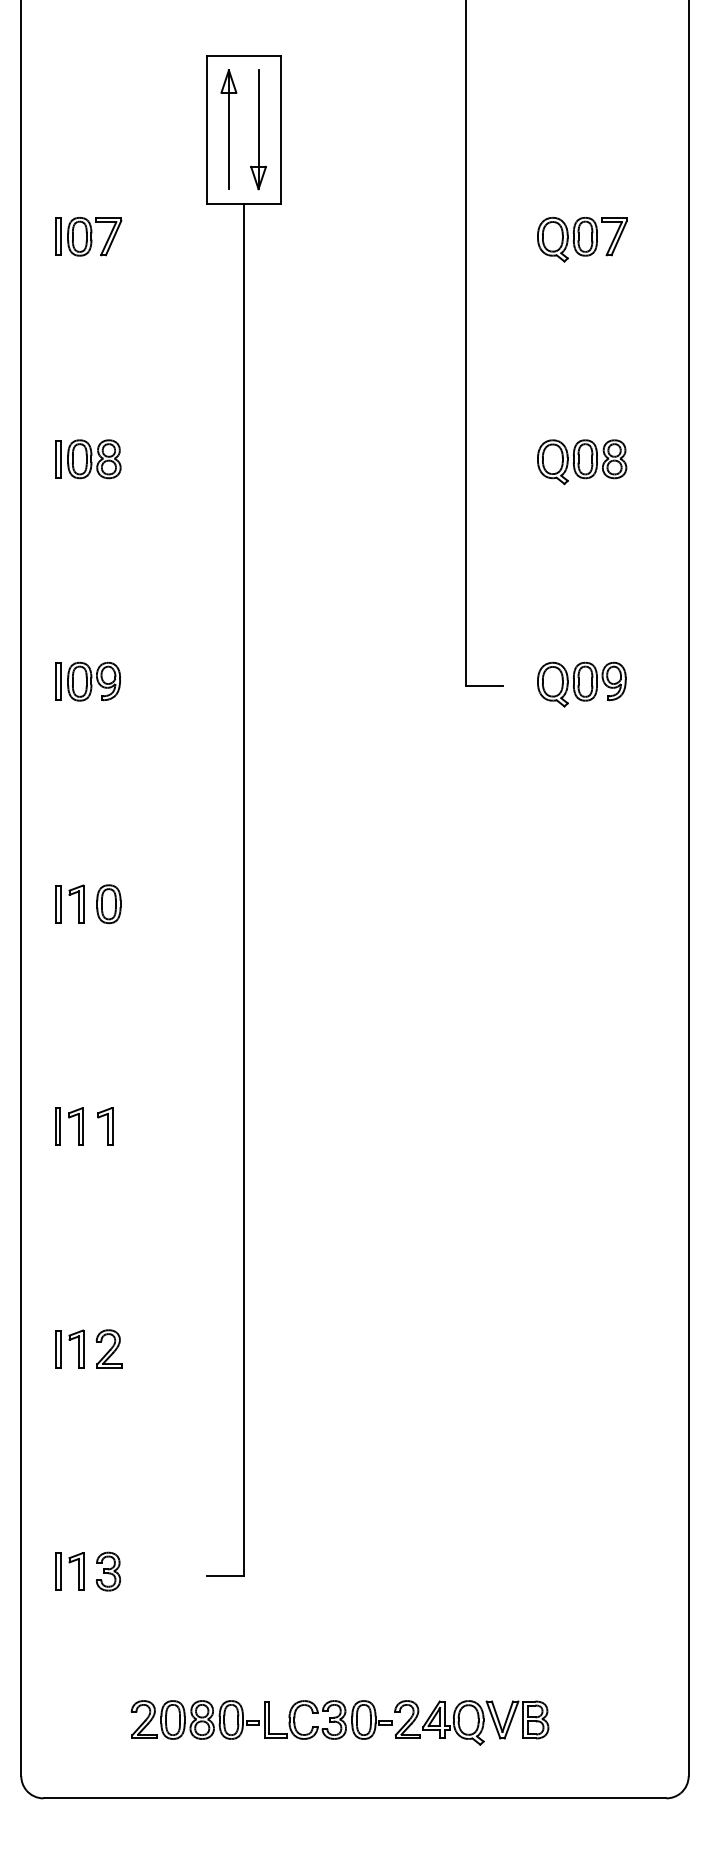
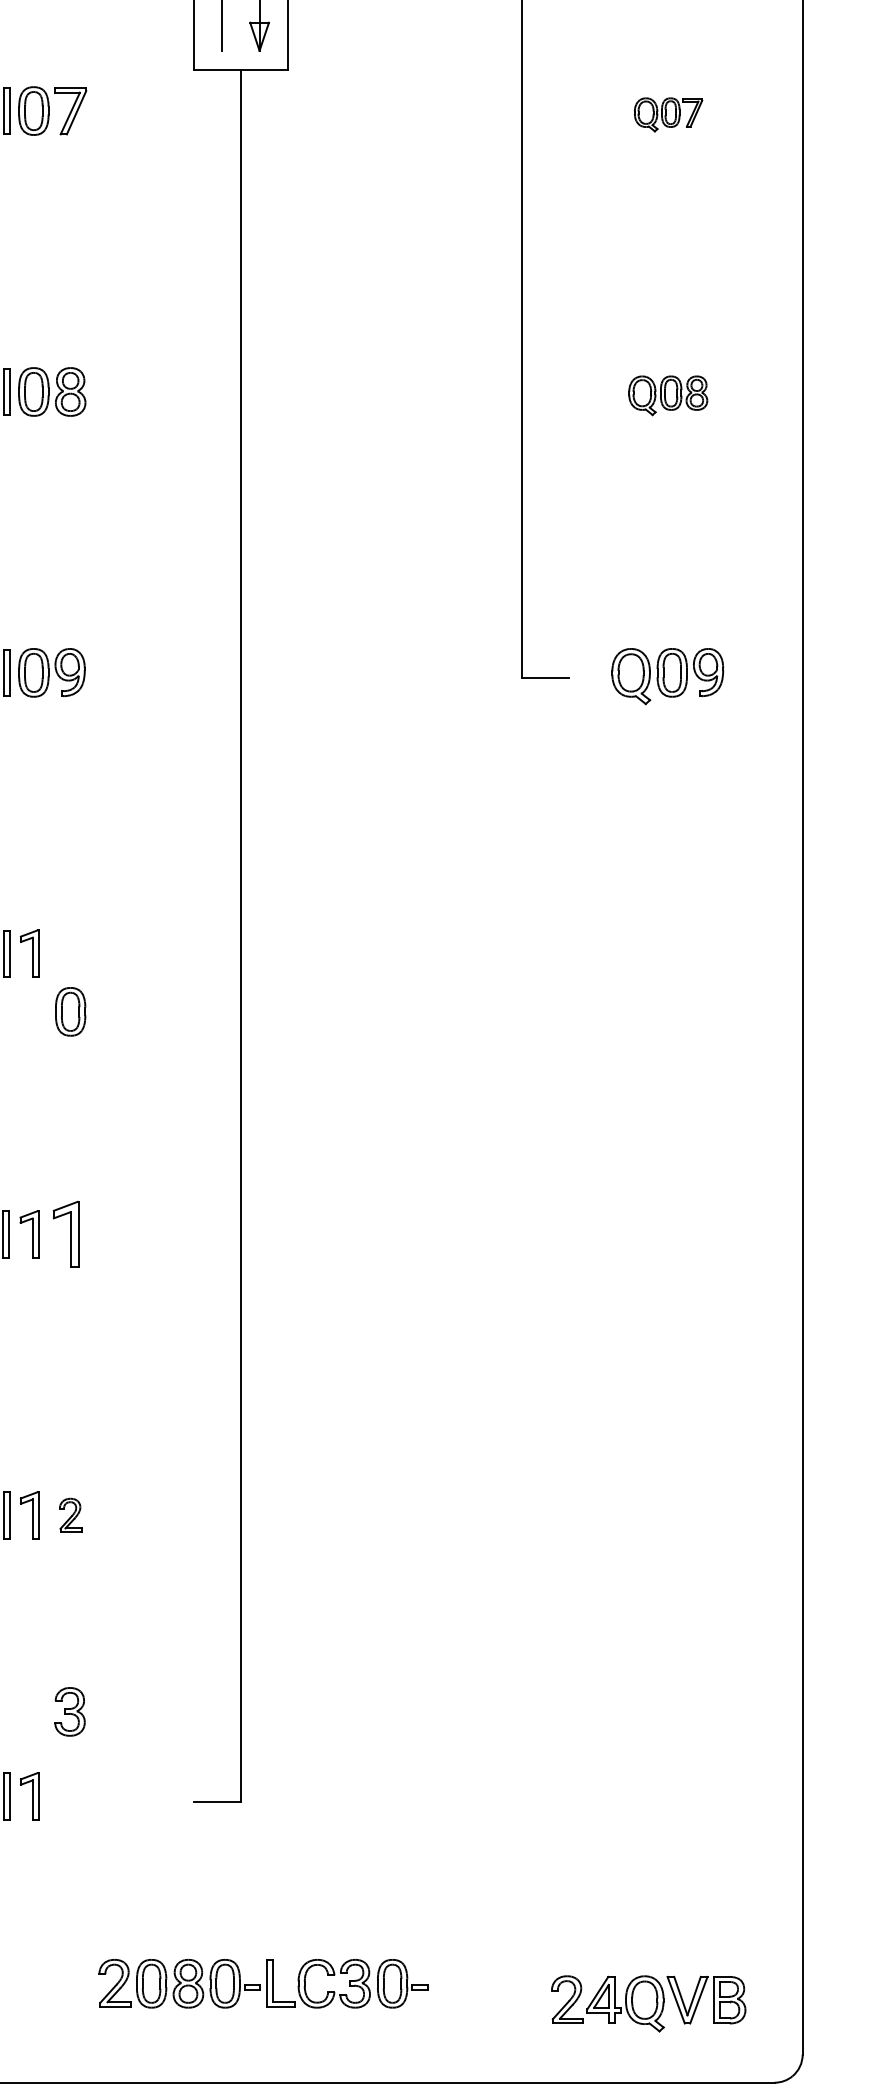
part: (582, 239) -> (668, 114), size x0.6
part: (582, 462) -> (668, 396), size x0.7
part: (108, 904) -> (70, 1012), moved
part: (105, 1126) -> (66, 1234), size x1.4
part: (108, 1348) -> (70, 1514), size x0.7
part: (107, 1571) -> (68, 1711), moved
part: (471, 1722) -> (648, 2003), moved

